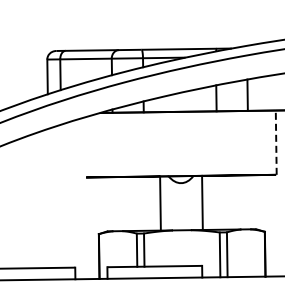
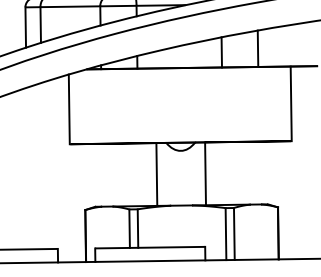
line: (276, 142) -> (291, 103), dashed -> solid
line: (84, 147) -> (68, 109), added

